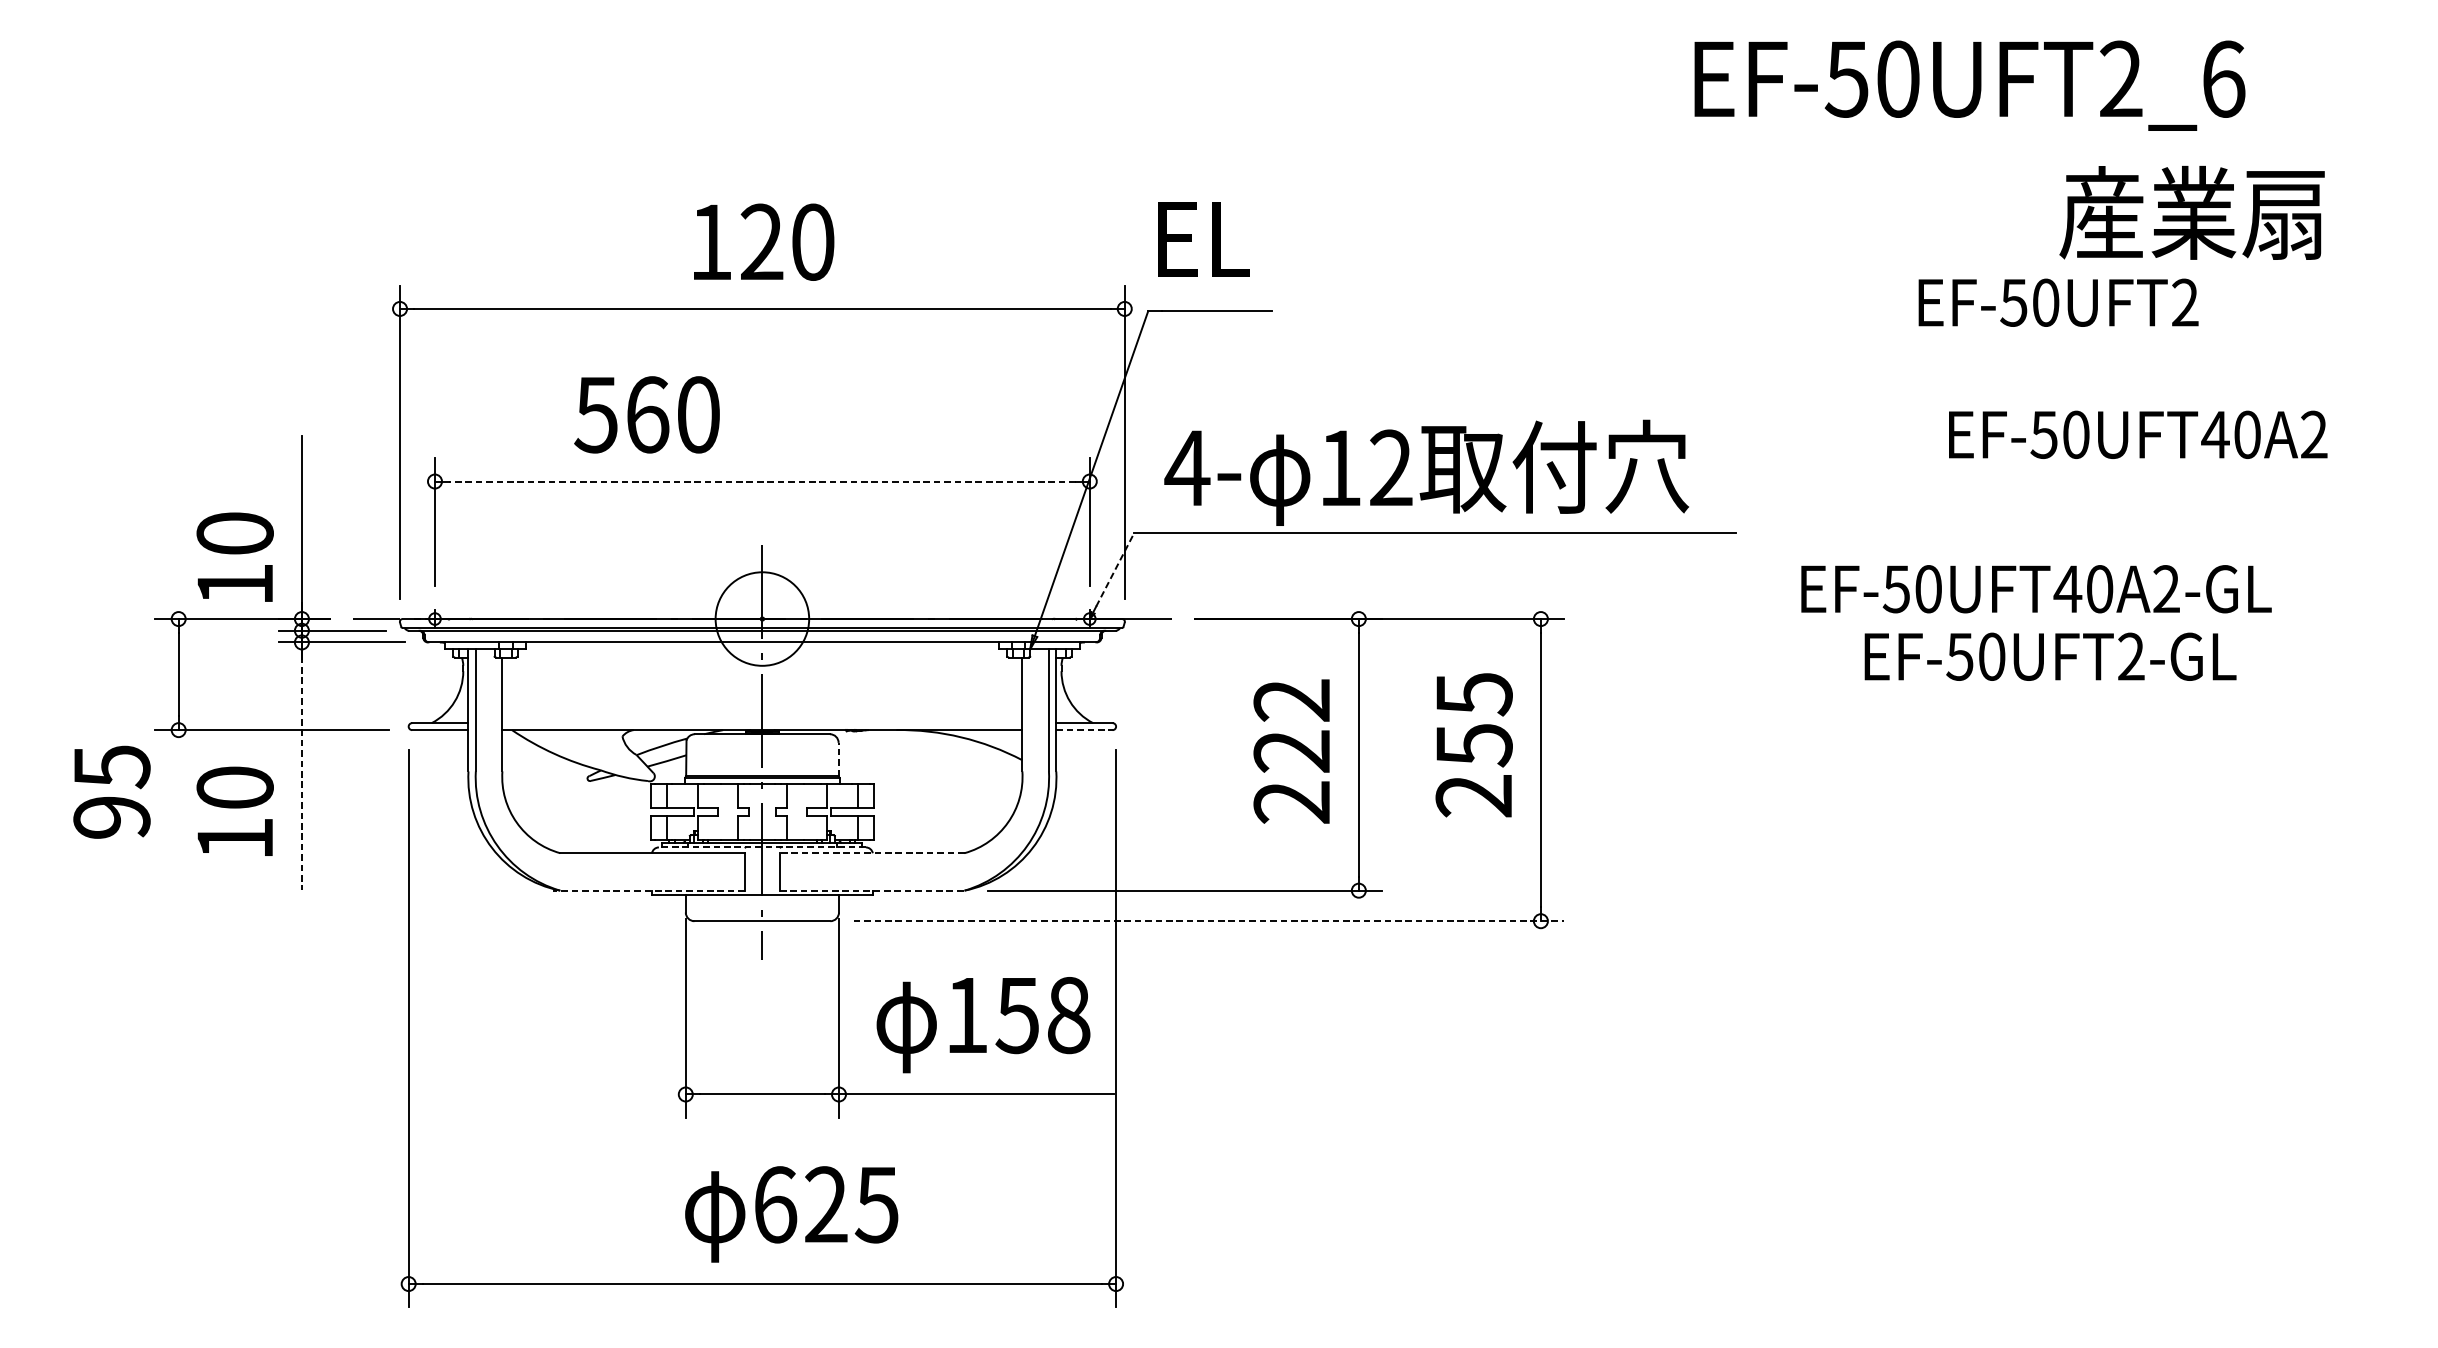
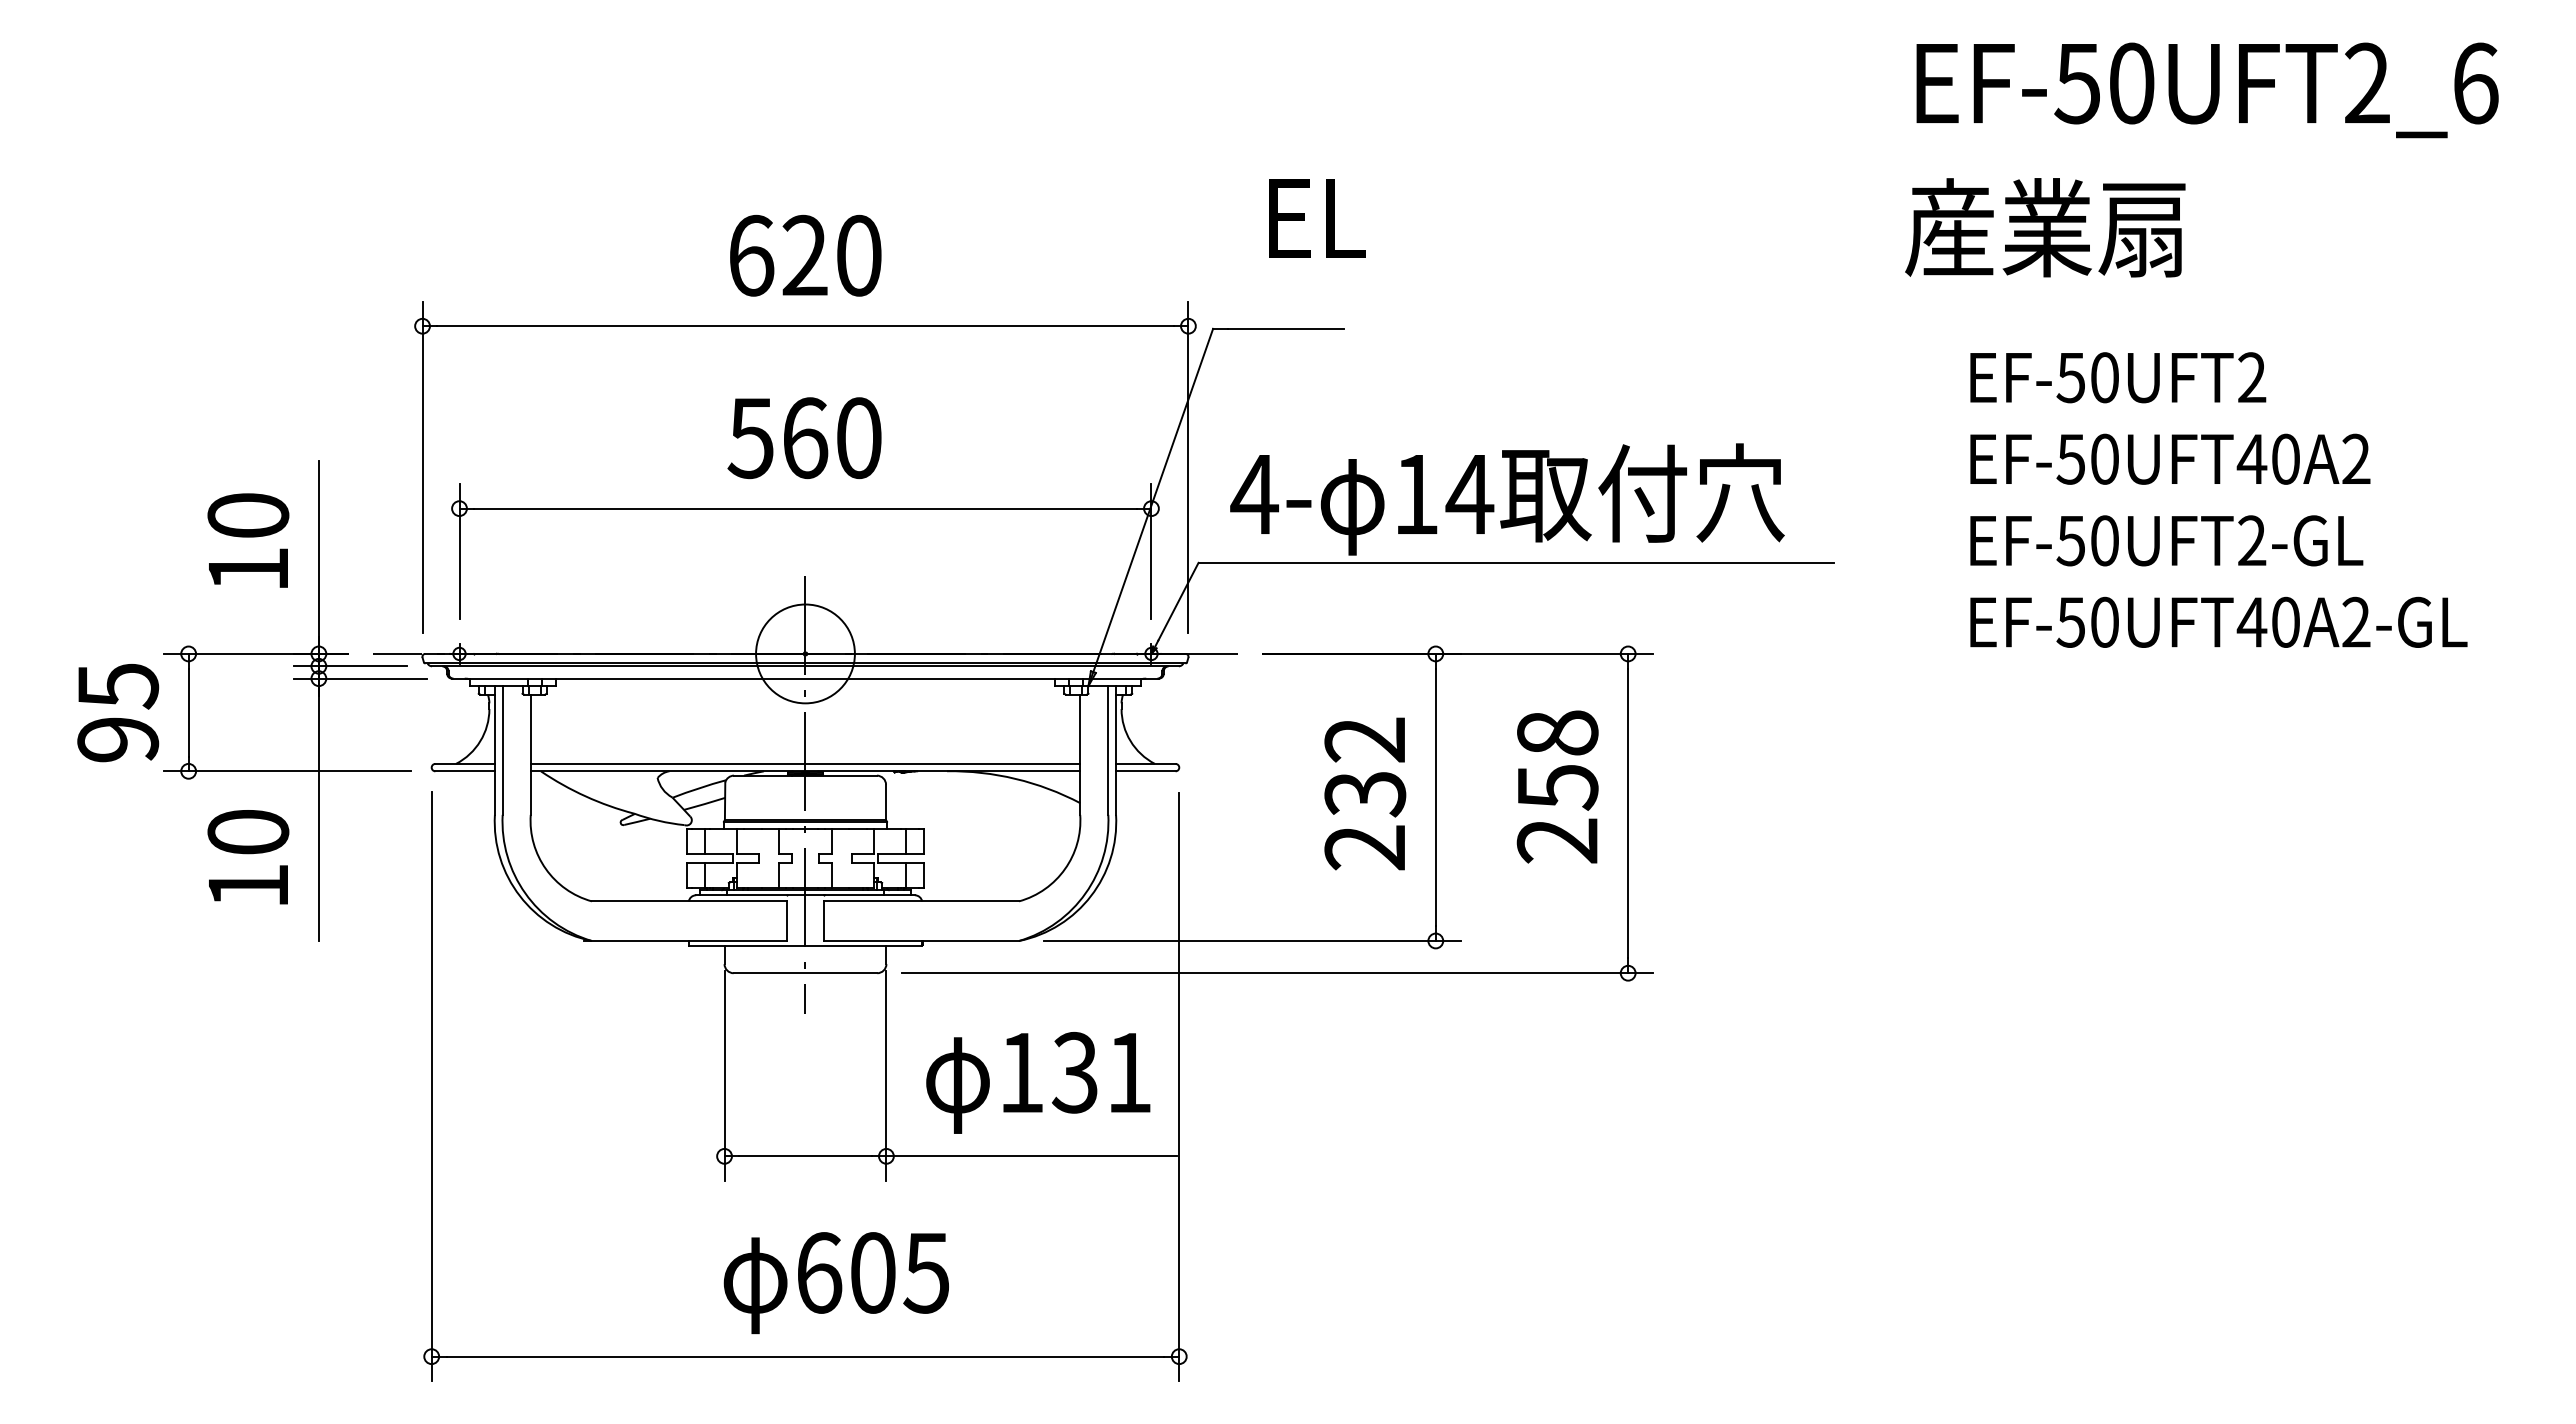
text: (1969, 85) -> (2207, 90), moved
text: (2192, 212) -> (2045, 227), moved
text: (1204, 239) -> (1317, 218), moved
text: (712, 242) -> (752, 255), 120 -> 620
text: (2058, 302) -> (2118, 377), moved
text: (646, 415) -> (804, 438), moved
text: (2138, 434) -> (2170, 458), moved
text: (1390, 467) -> (1469, 493), 12 -> 14
line: (761, 481) -> (804, 508), dashed -> solid
text: (235, 557) -> (248, 540), moved
line: (1115, 569) -> (1178, 601), dashed -> solid
text: (2036, 588) -> (2218, 621), moved
text: (2050, 656) -> (2166, 540), moved
text: (1474, 694) -> (1557, 733), 255 -> 258
line: (762, 722) -> (805, 763), added
line: (1084, 730) -> (1145, 771), dashed -> solid
text: (1292, 752) -> (1365, 794), 222 -> 232
line: (839, 759) -> (886, 802), dashed -> solid
line: (301, 773) -> (318, 817), dashed -> solid
text: (112, 792) -> (118, 713), moved
line: (761, 847) -> (804, 895), dashed -> solid
line: (872, 853) -> (921, 901), dashed -> solid
line: (648, 890) -> (685, 940), dashed -> solid
line: (872, 890) -> (921, 940), dashed -> solid
line: (1209, 921) -> (1277, 973), dashed -> solid
text: (1042, 1015) -> (1101, 1072), 158 -> 131
text: (825, 1204) -> (872, 1272), 625 -> 605

